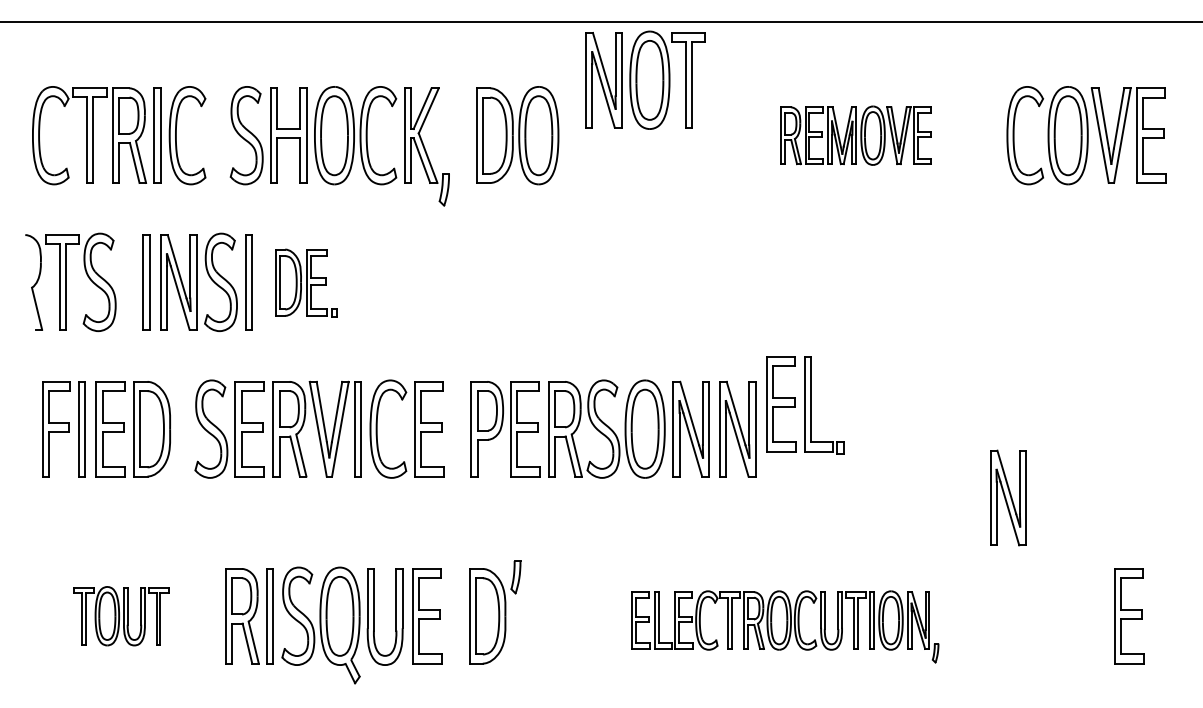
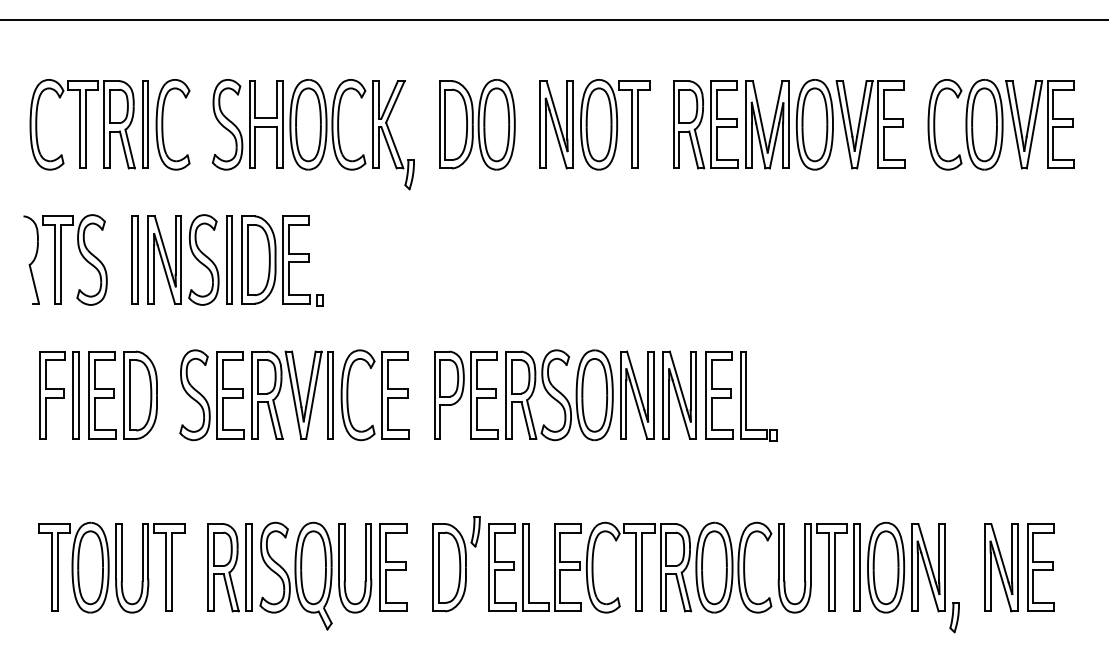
part: (644, 79) -> (594, 124), moved
part: (856, 135) -> (789, 124), size x1.67
part: (306, 282) -> (282, 260), size x1.43
part: (805, 405) -> (741, 396), moved
part: (1008, 497) -> (1001, 567), moved
part: (120, 616) -> (111, 567), size x1.67
part: (784, 626) -> (723, 577), size x1.67

